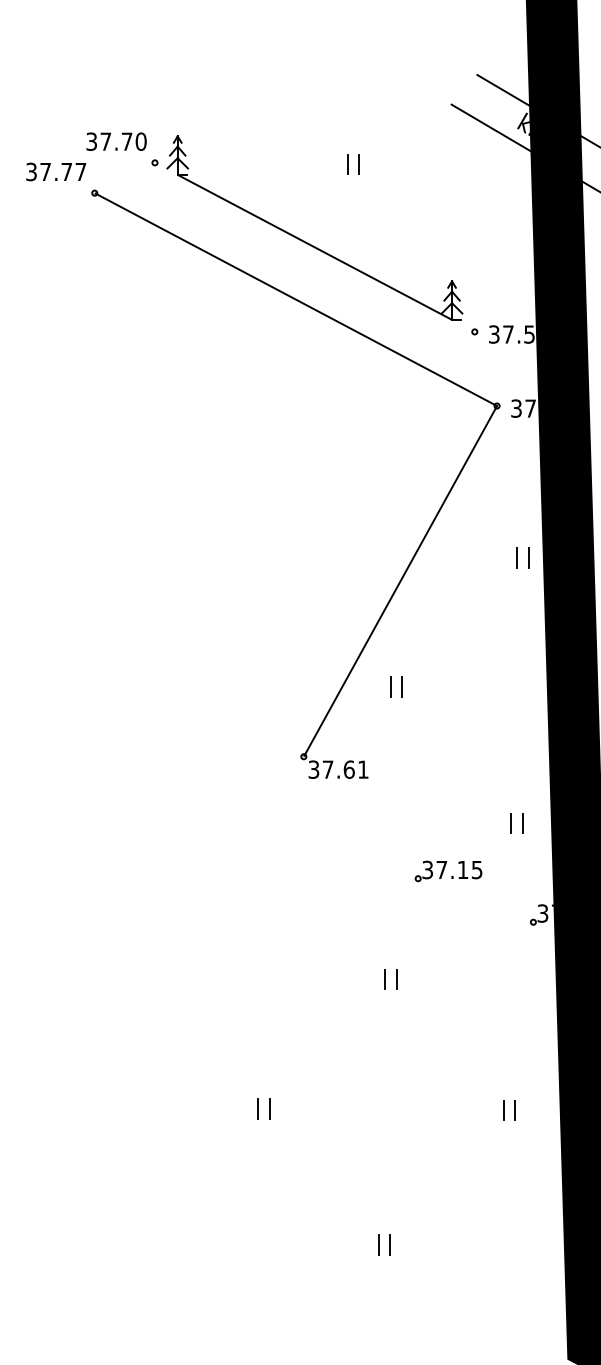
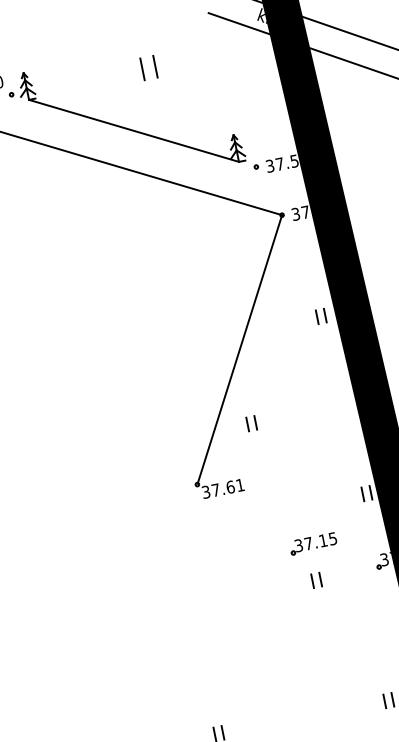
part: (353, 164) -> (149, 68), size x1.6
part: (516, 823) -> (366, 493), moved
part: (390, 979) -> (316, 580), moved

